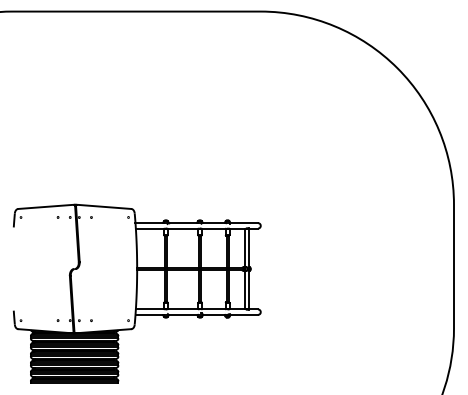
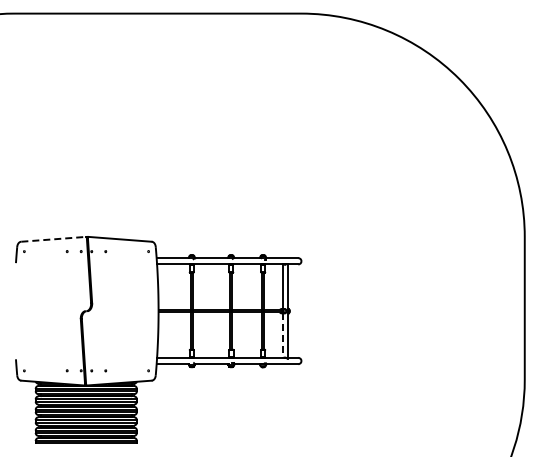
line: (47, 207) -> (54, 239), solid -> dashed
line: (245, 290) -> (283, 336), solid -> dashed

